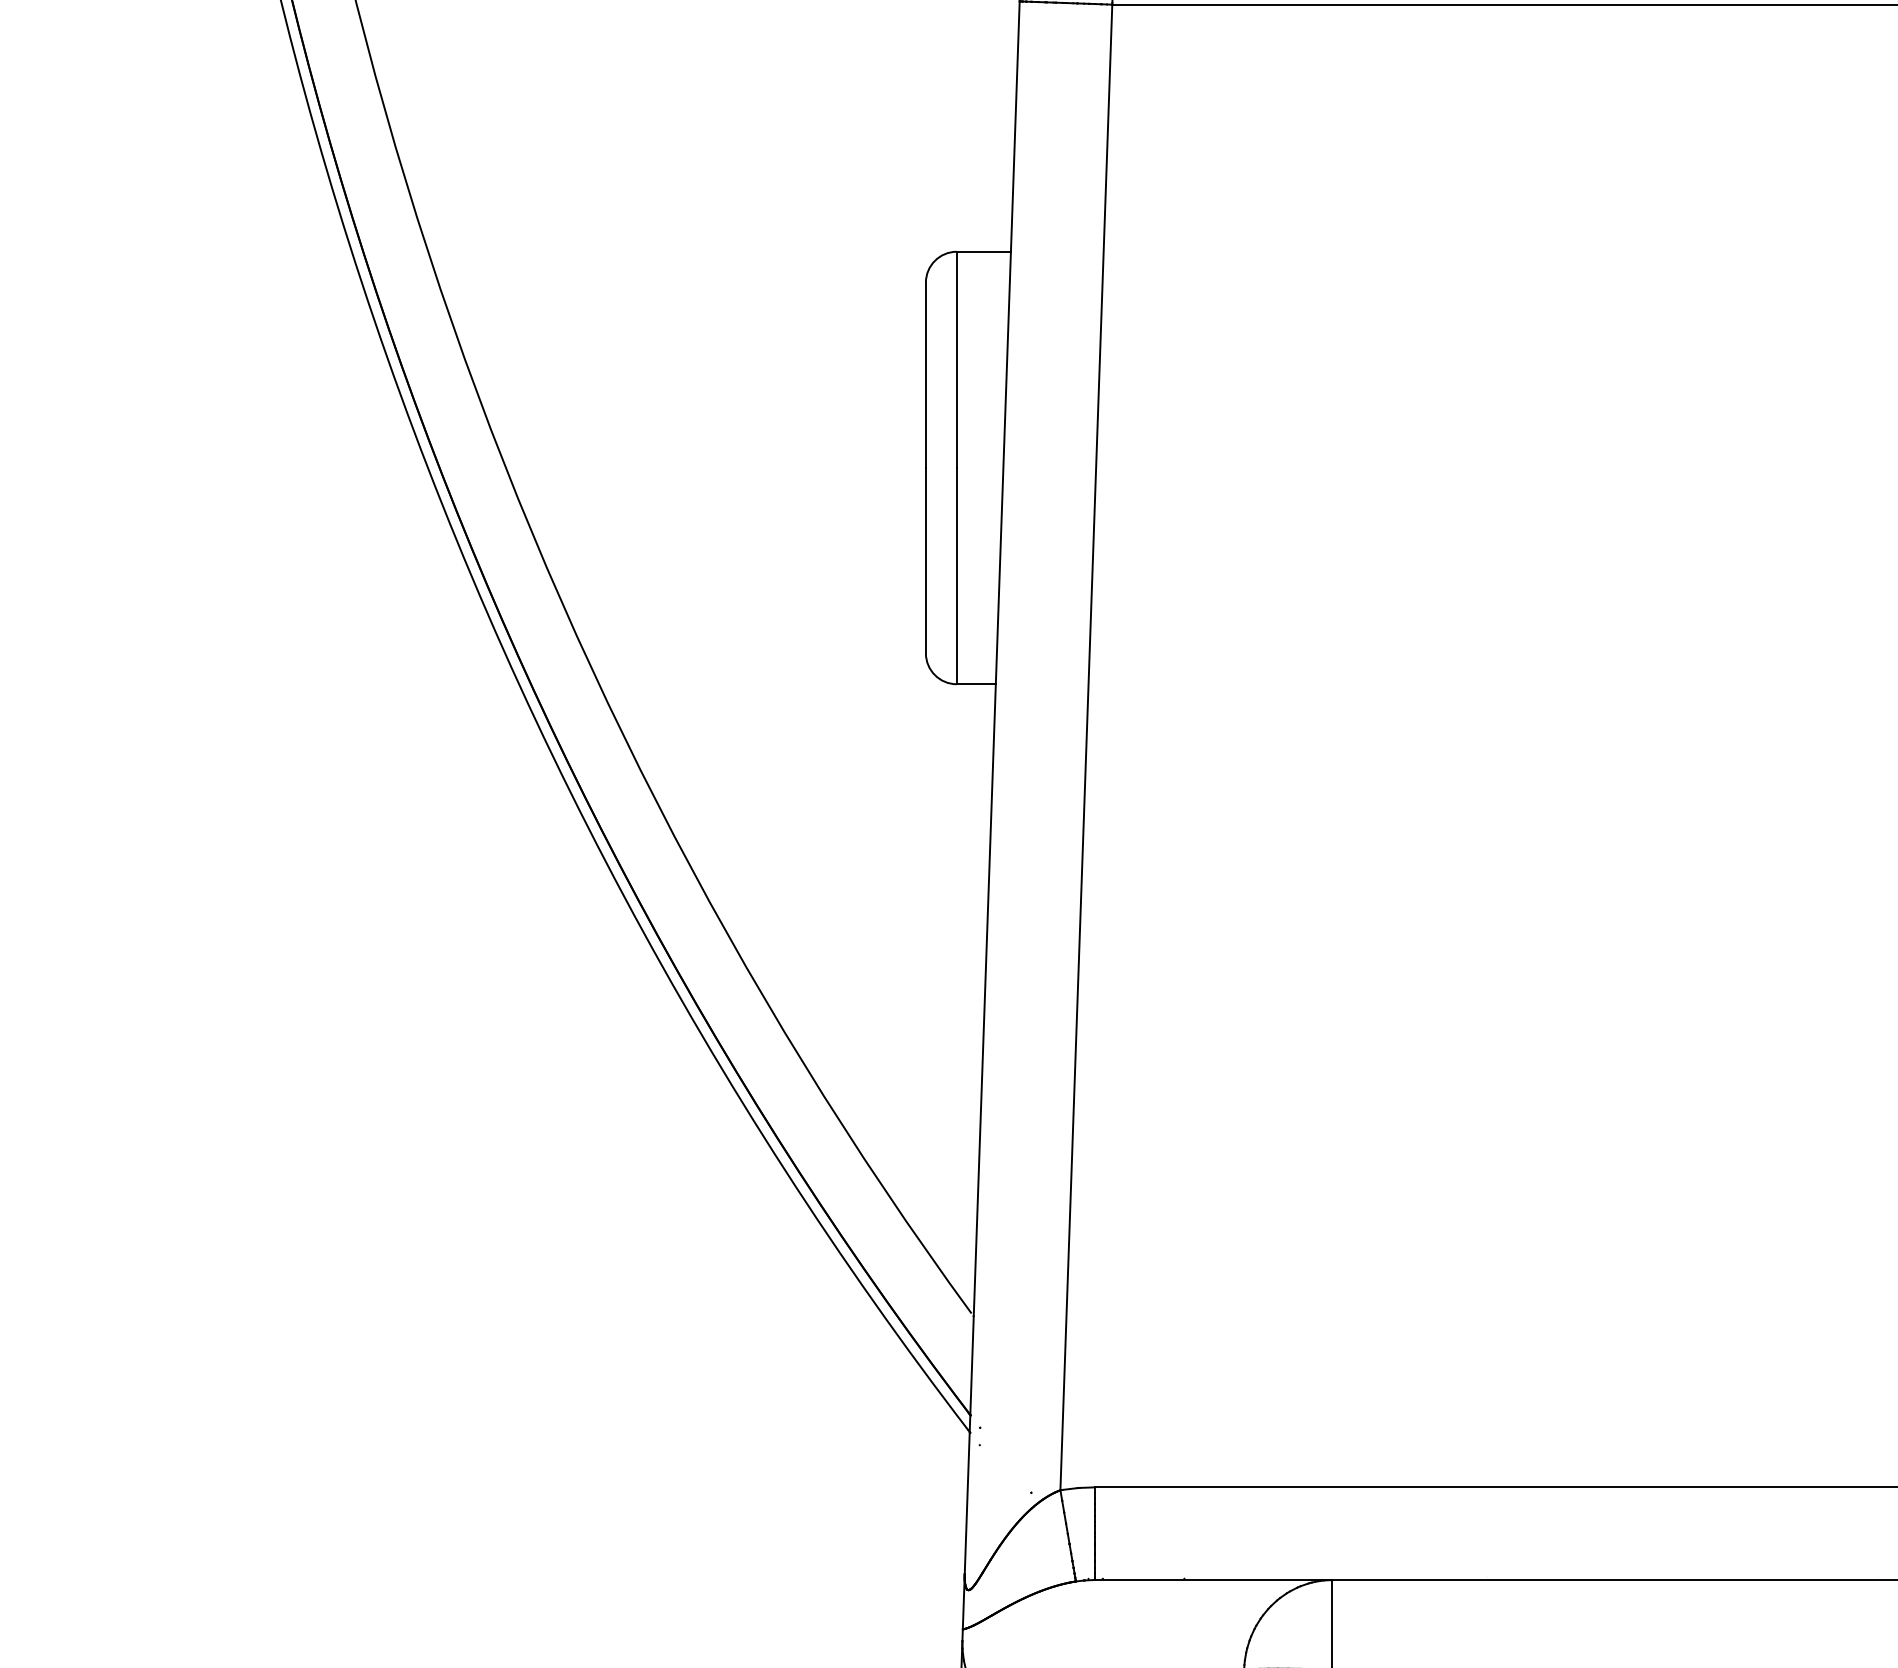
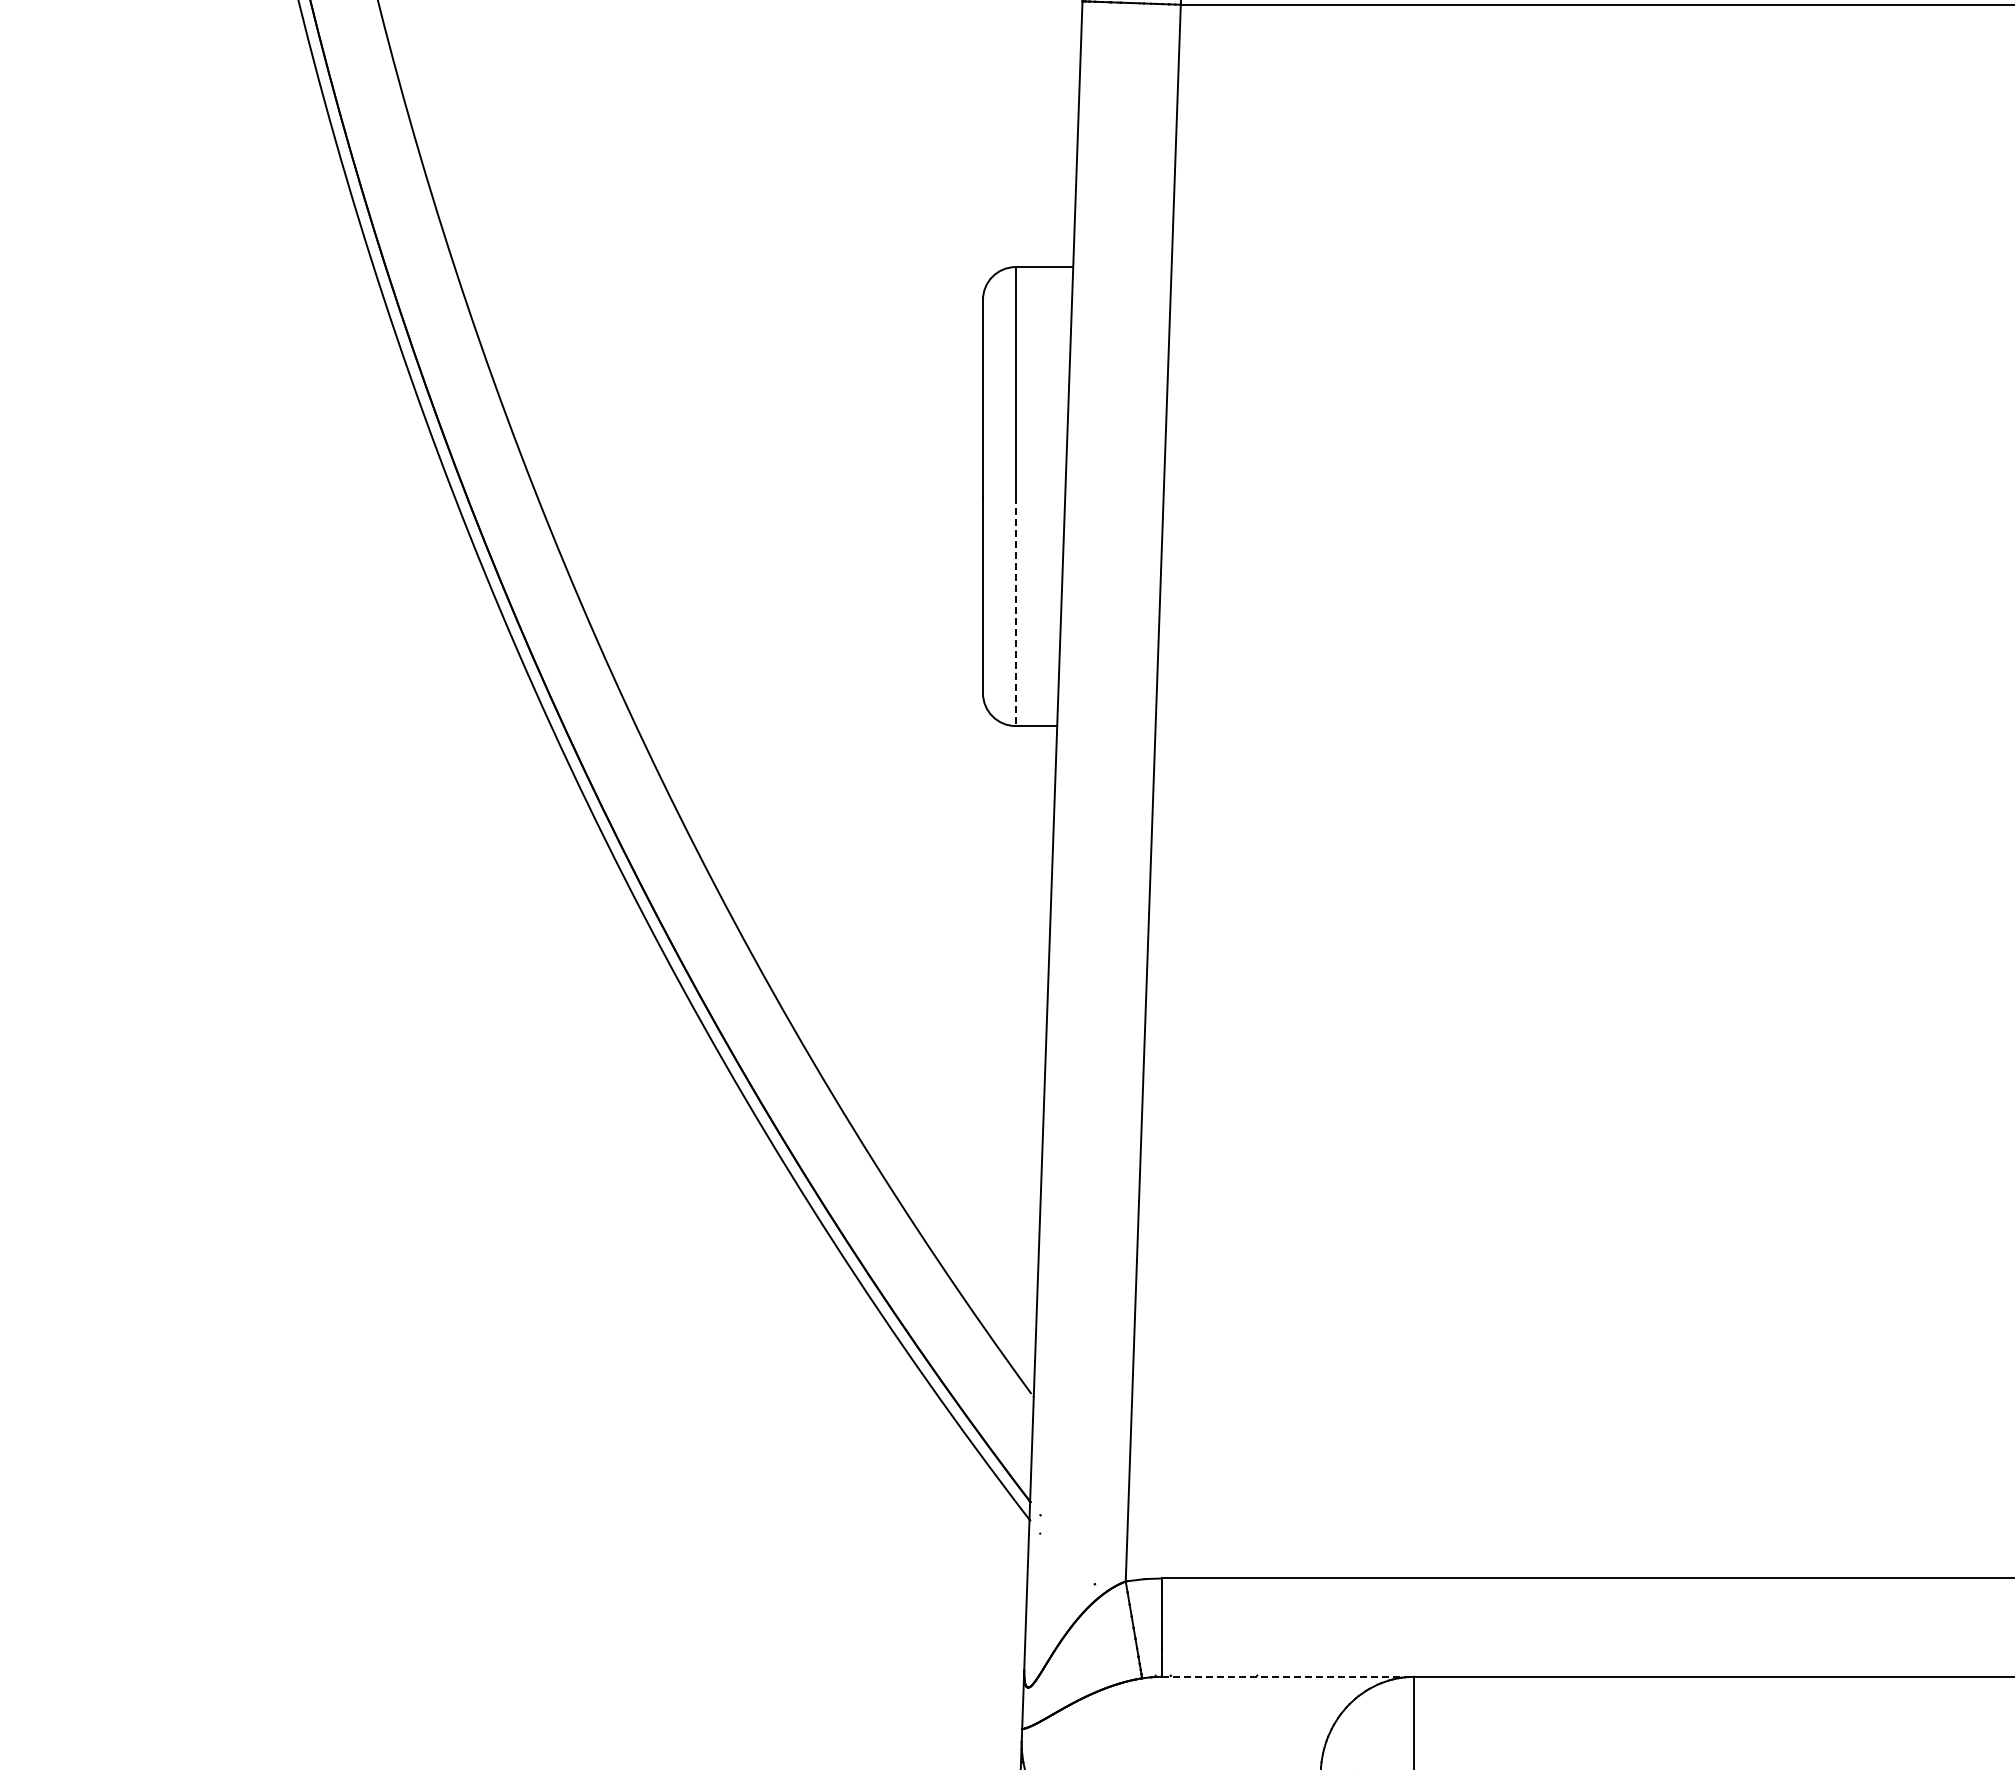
line: (956, 576) -> (1015, 611), solid -> dashed
line: (1213, 1579) -> (1288, 1676), solid -> dashed

